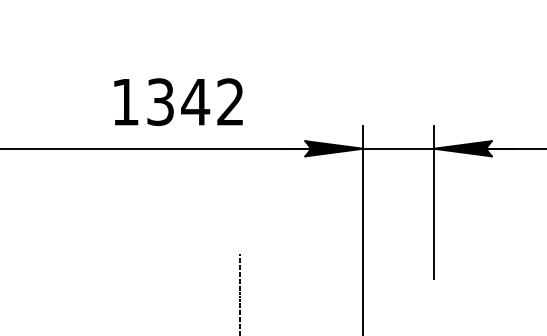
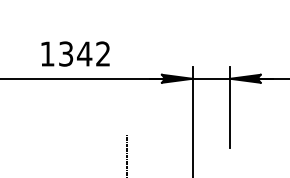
text: (178, 101) -> (75, 53), moved

